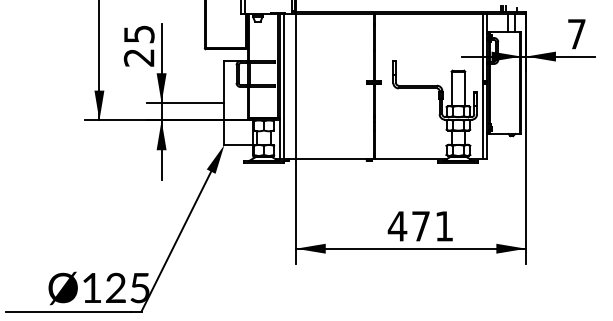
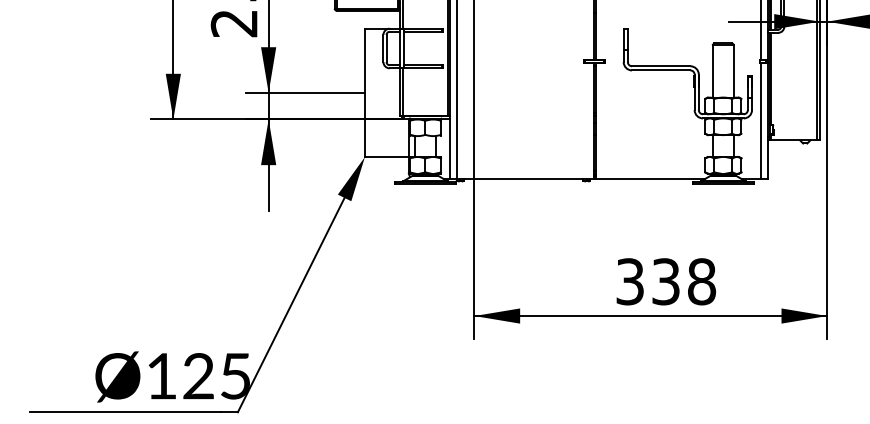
text: (420, 226) -> (665, 281), 471 -> 338

